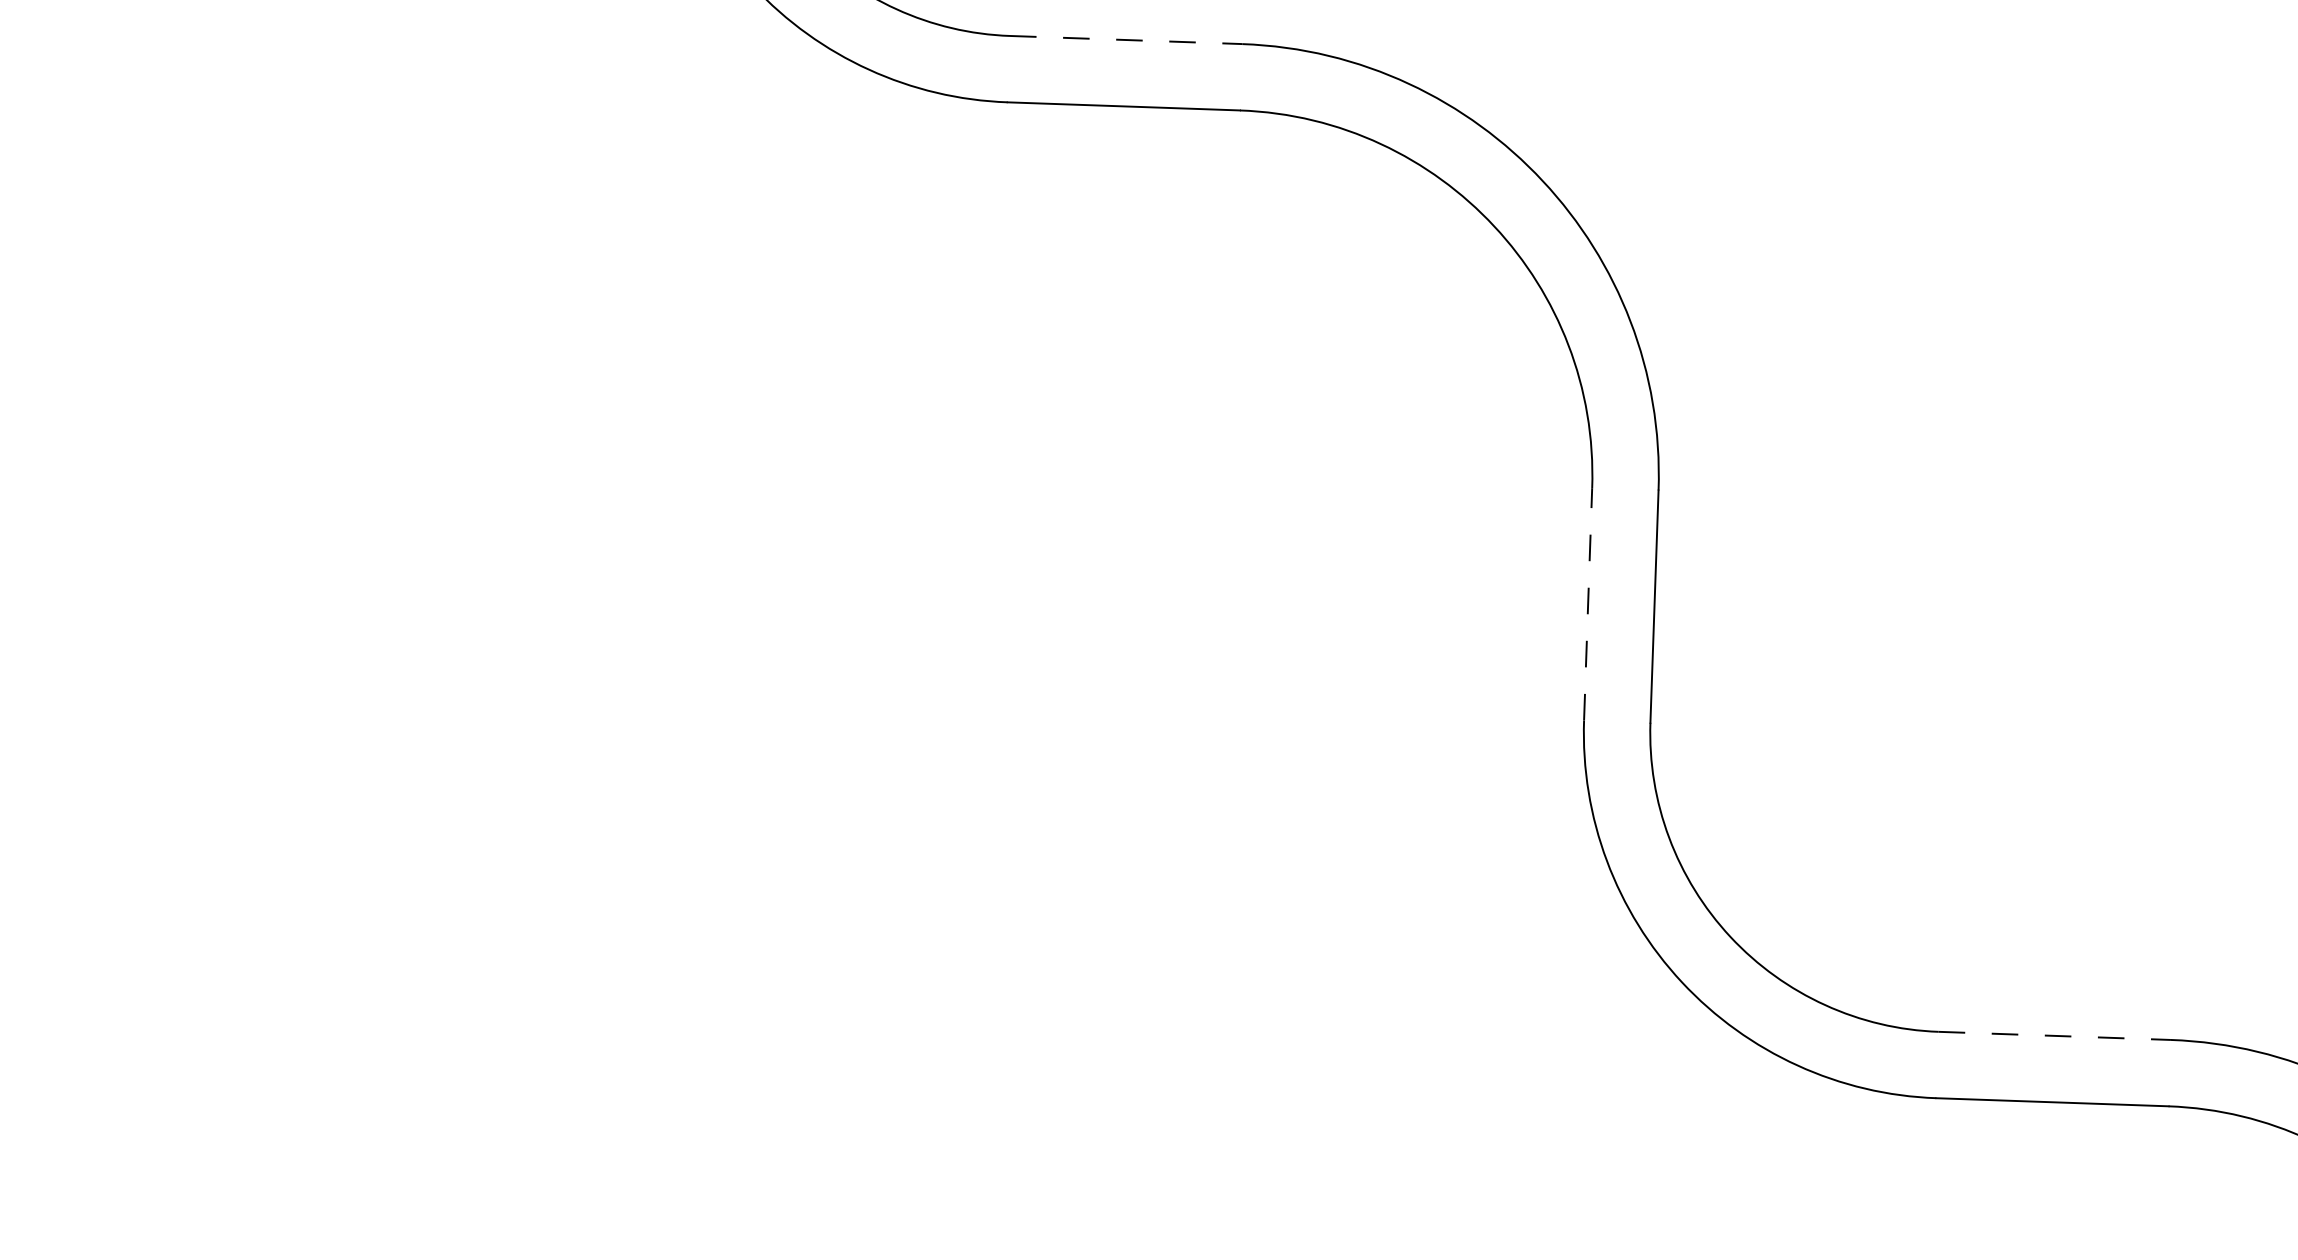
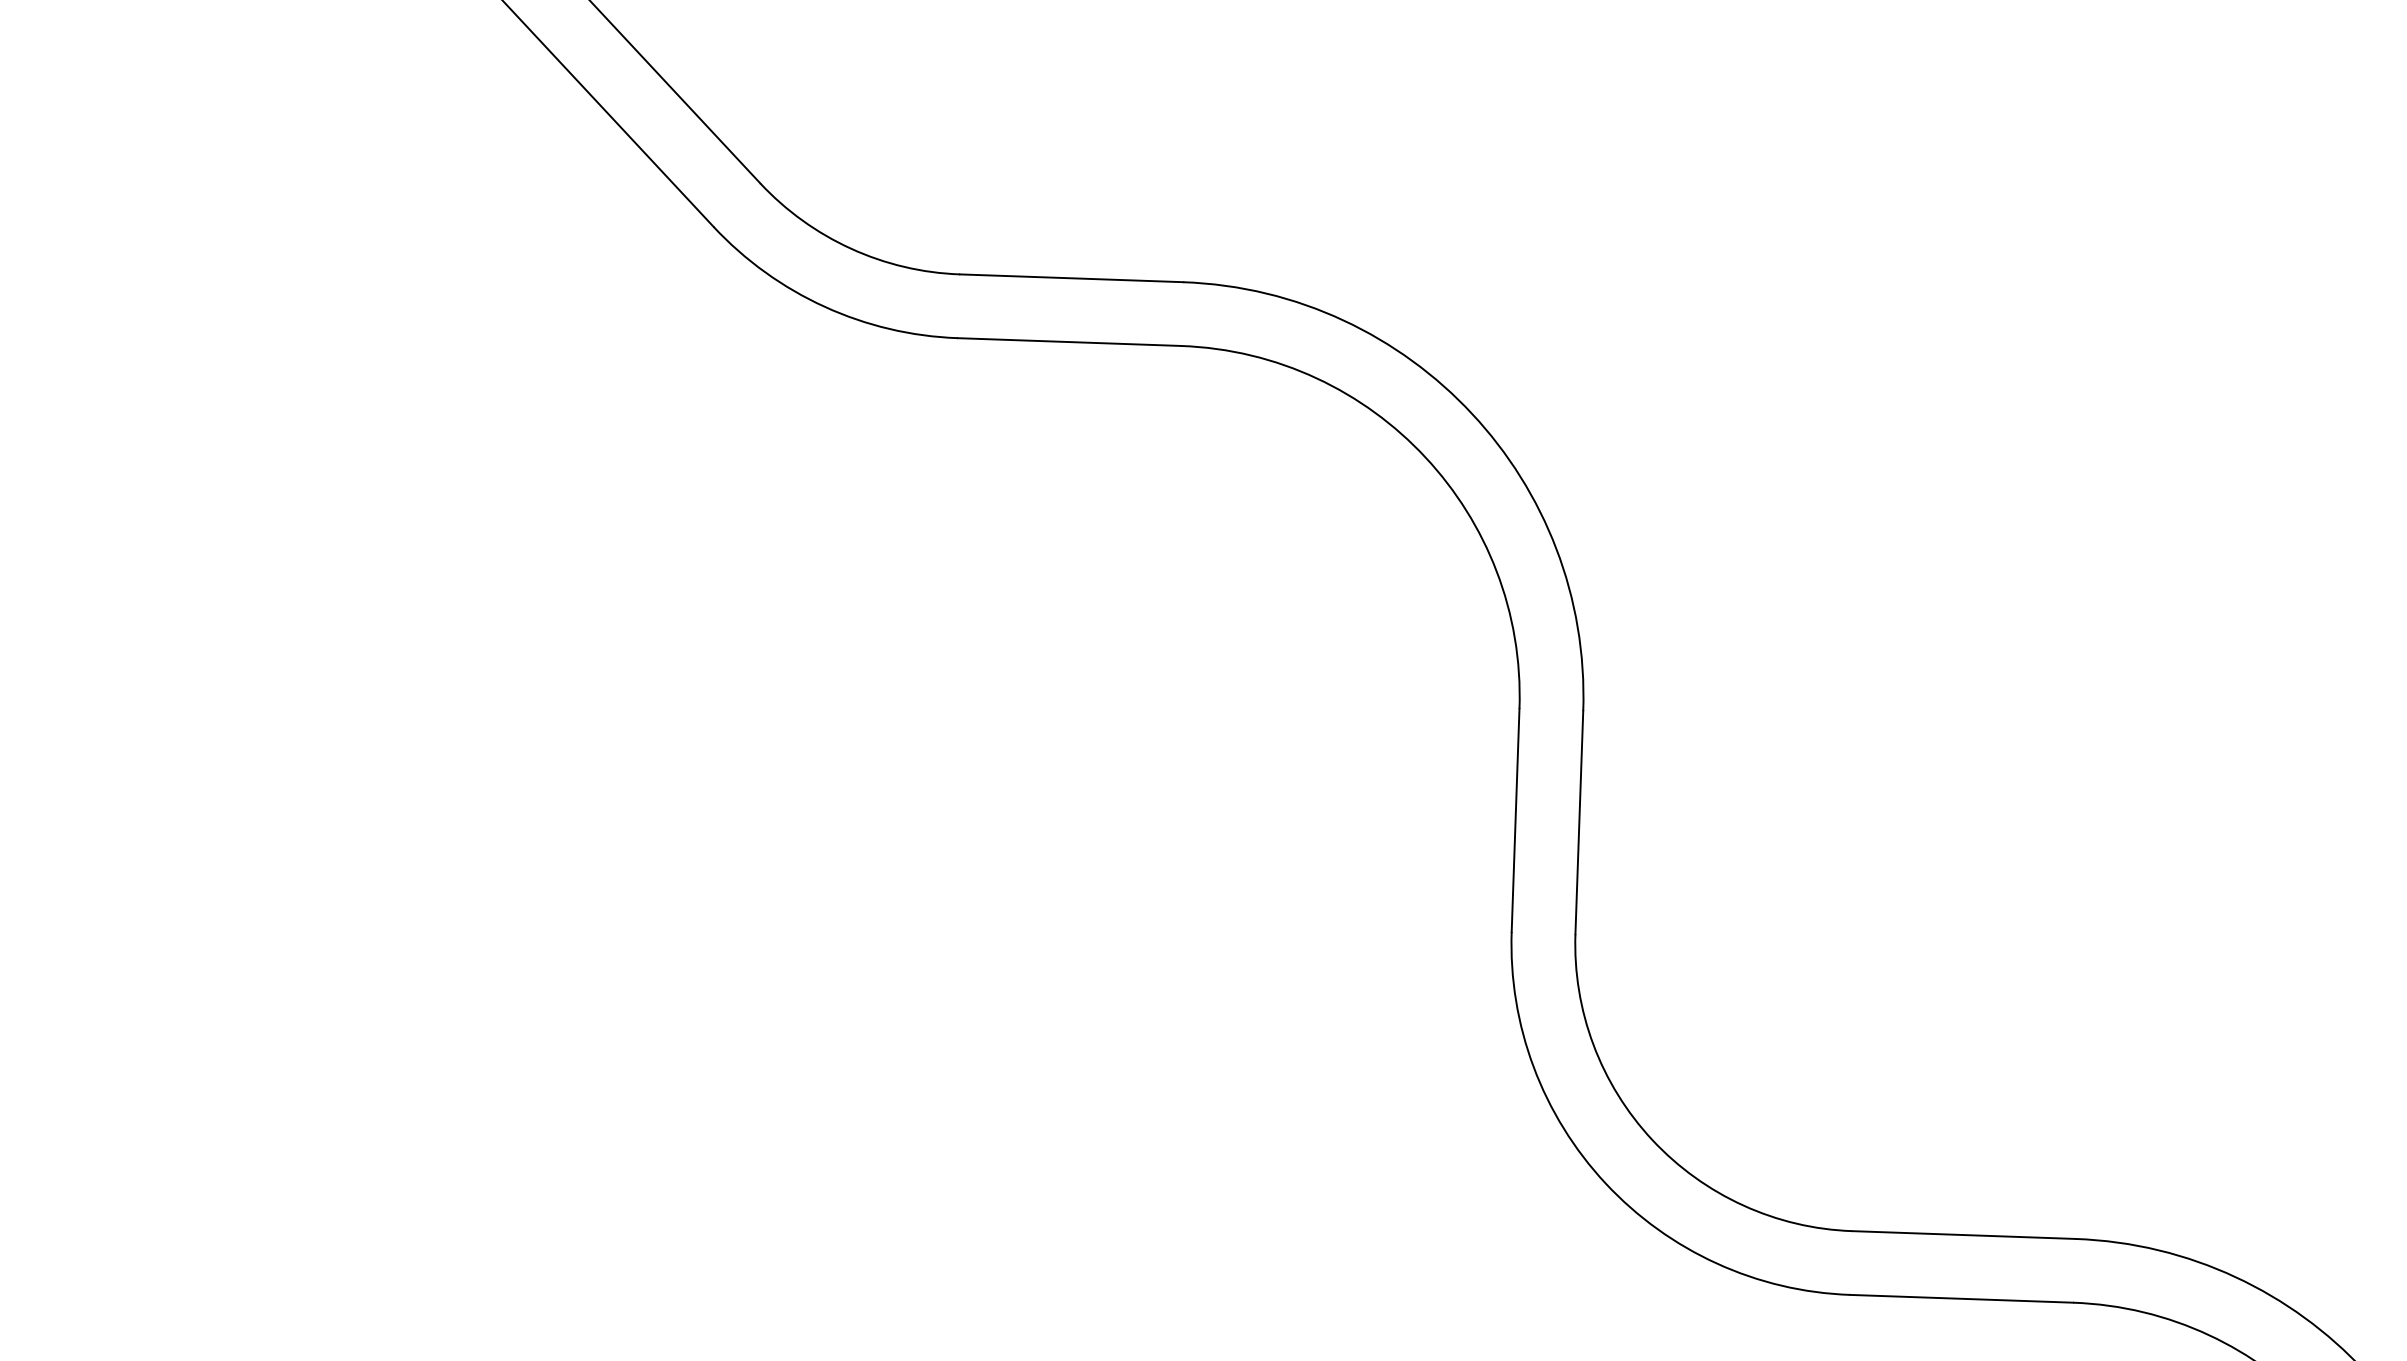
line: (1125, 40) -> (1071, 278), dashed -> solid
line: (1588, 604) -> (1515, 820), dashed -> solid
line: (2054, 1036) -> (1963, 1235), dashed -> solid

